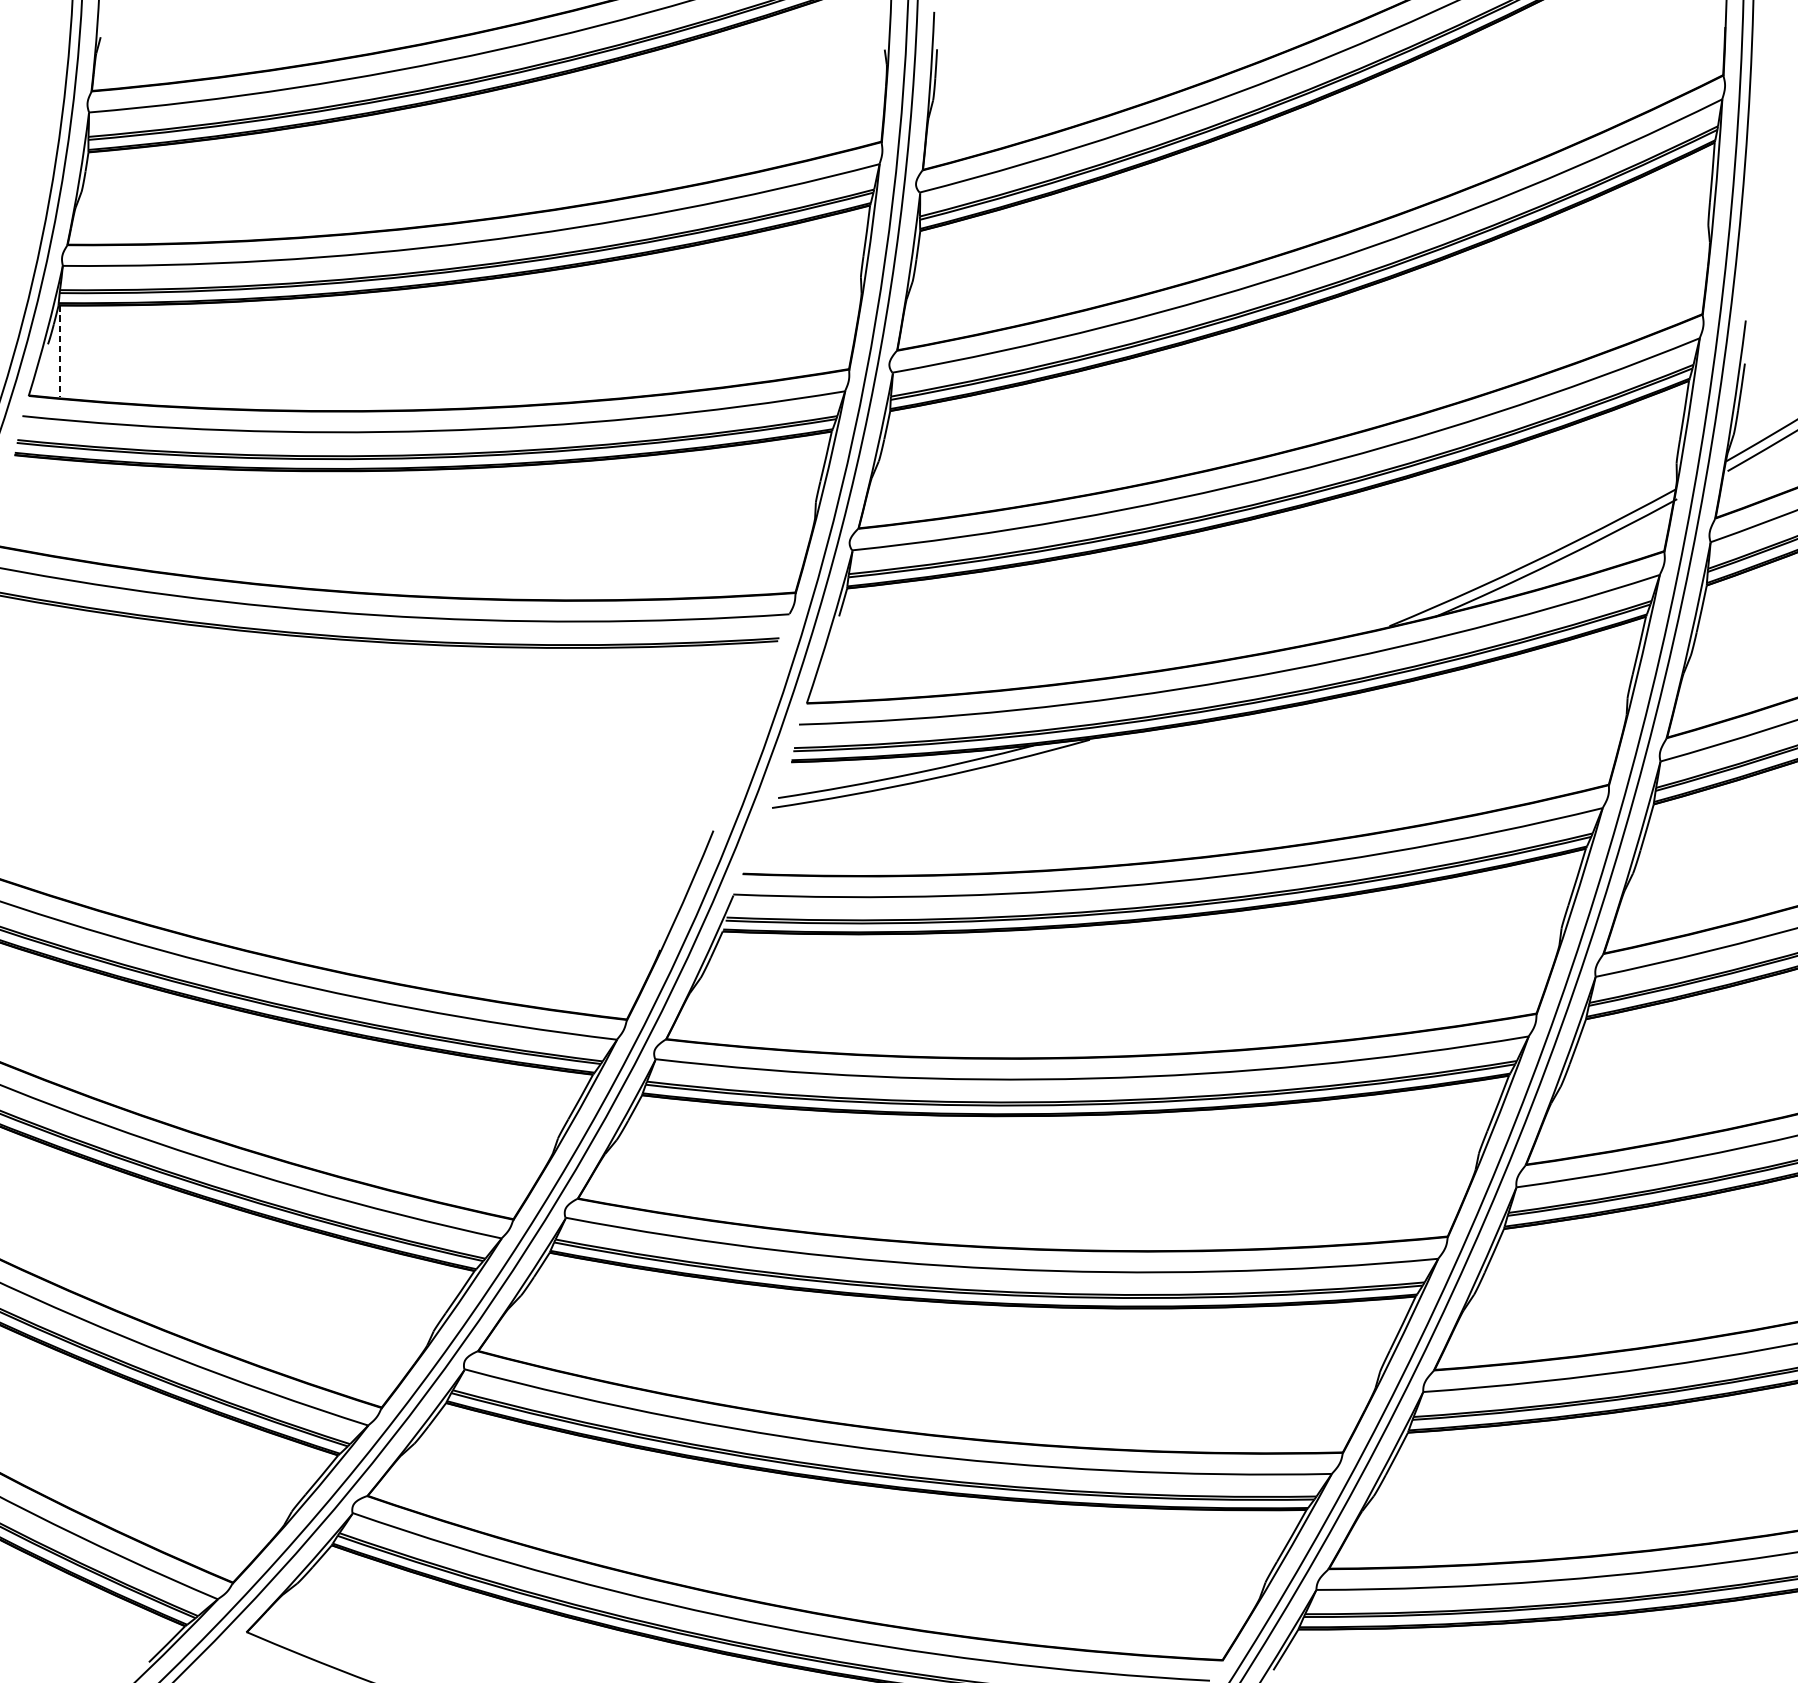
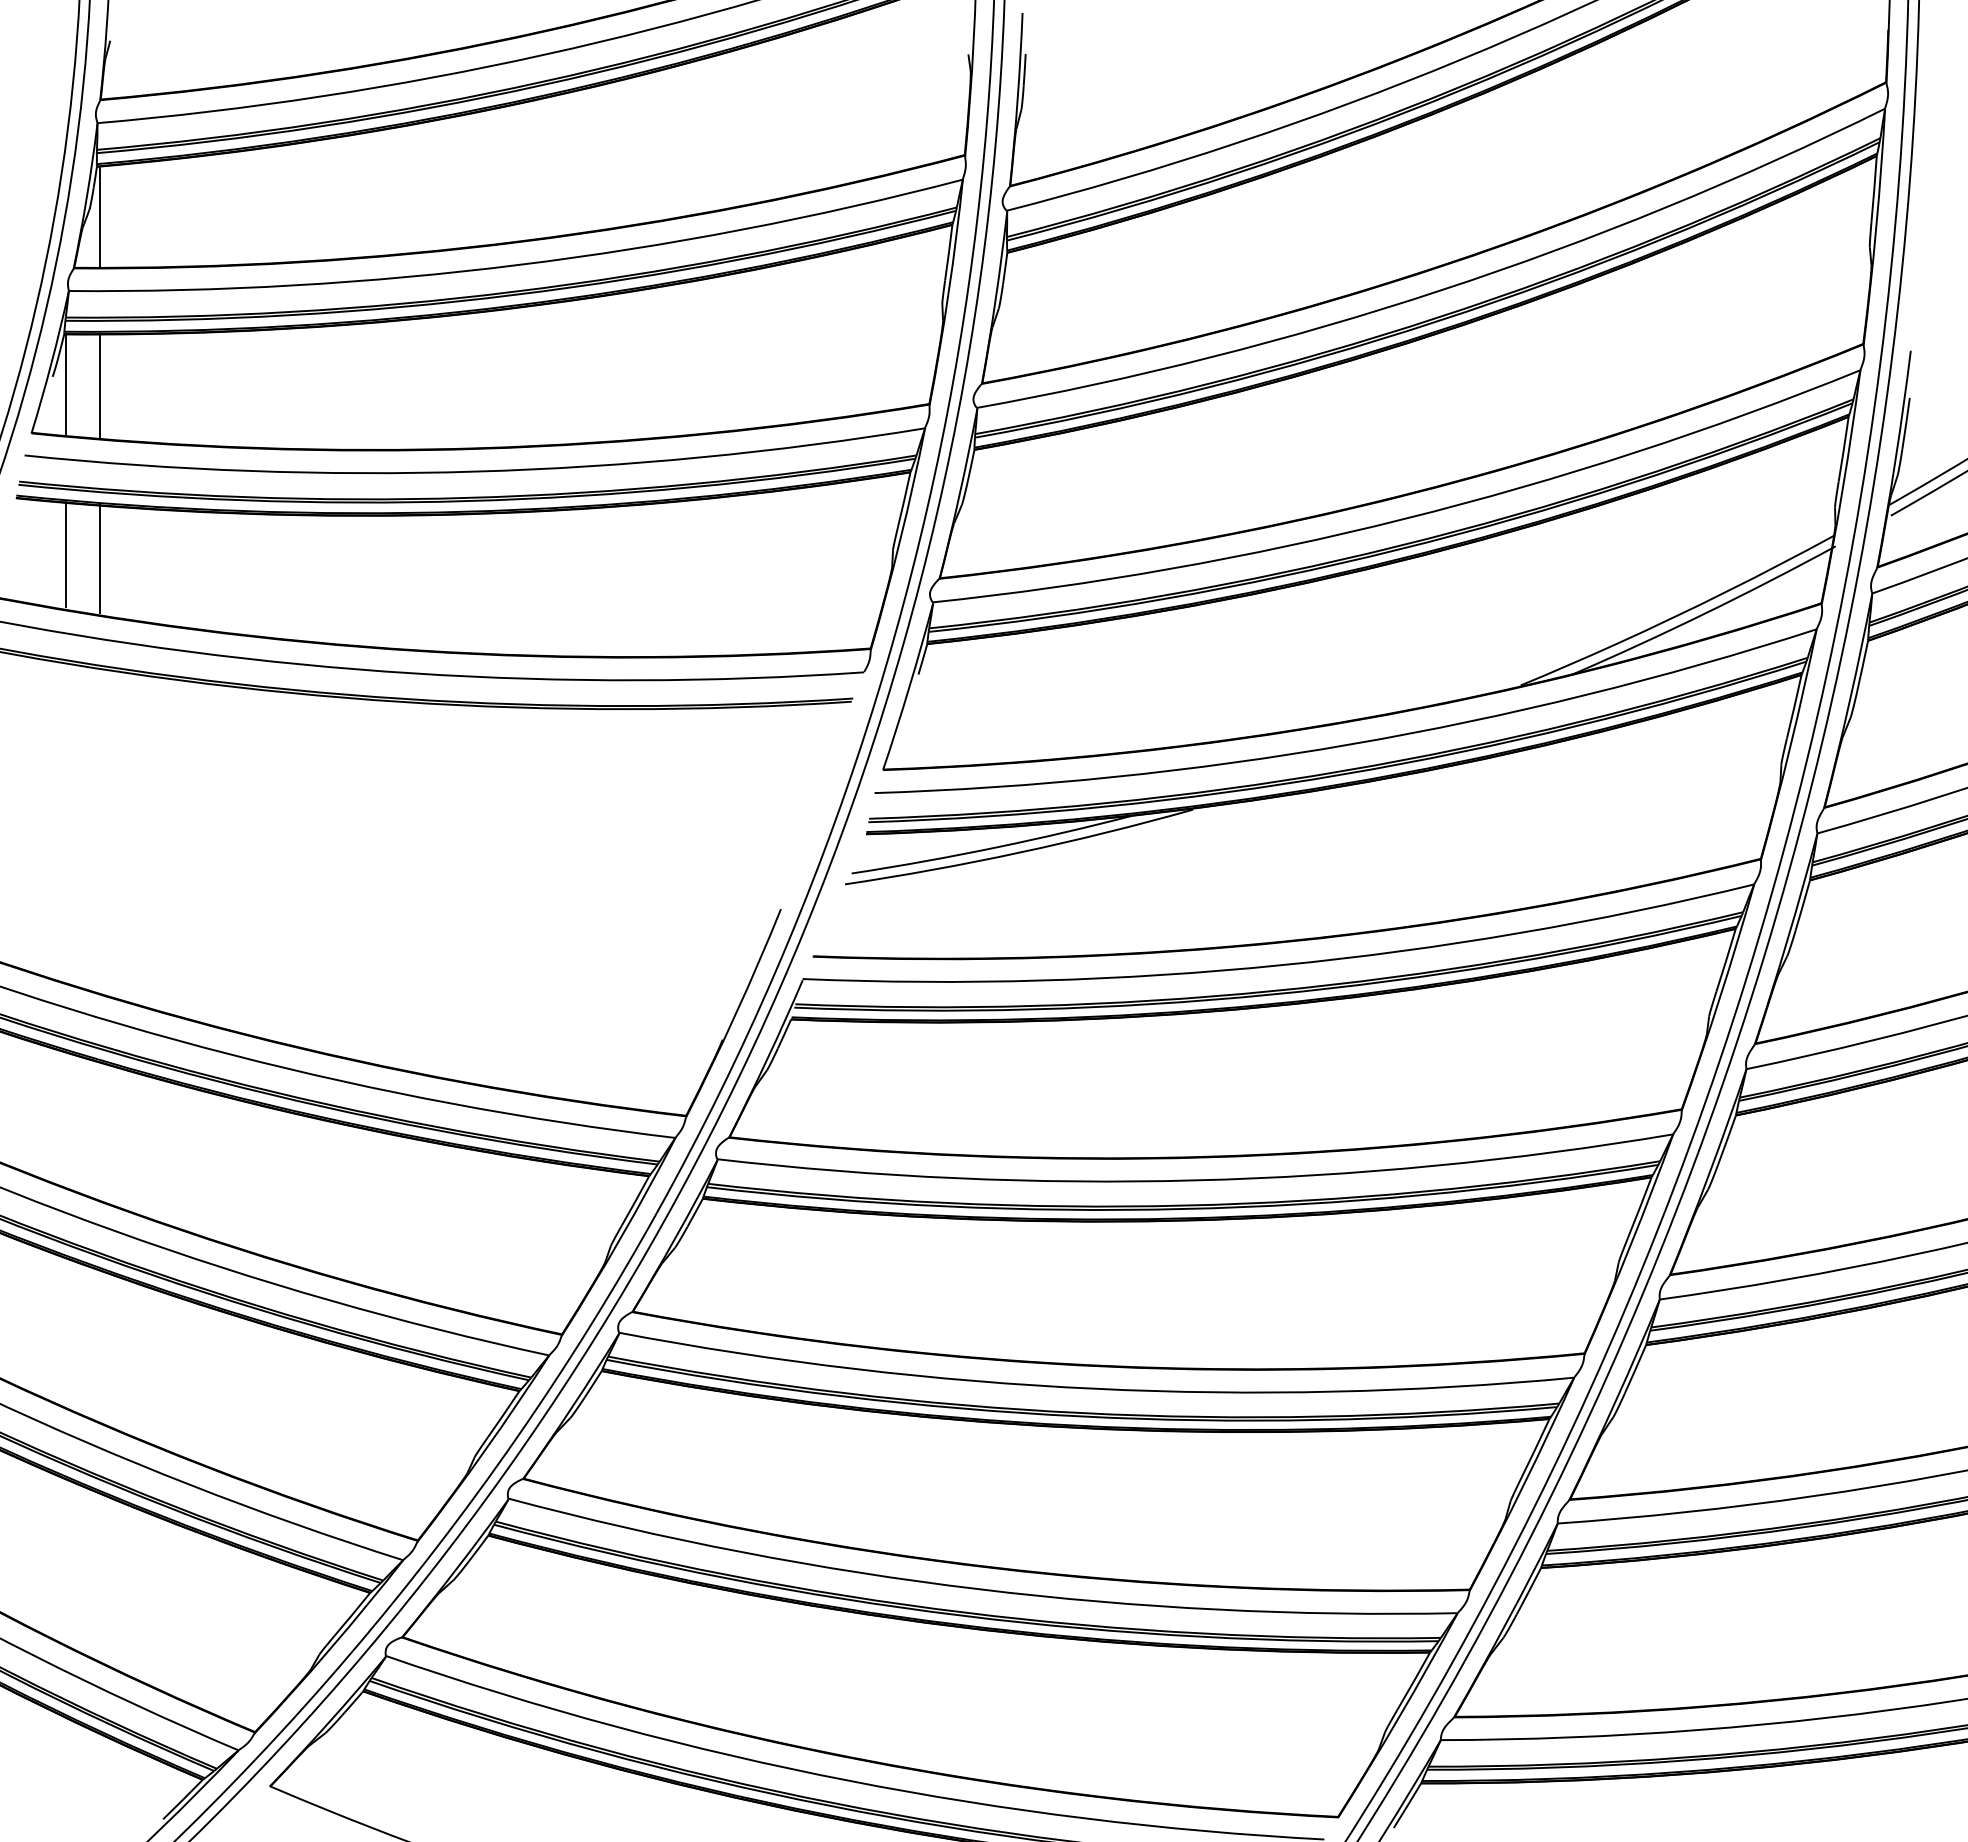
line: (91, 197) -> (100, 216), added
line: (91, 351) -> (100, 384), added
line: (60, 352) -> (66, 385), dashed -> solid
line: (60, 506) -> (66, 554), added
line: (91, 510) -> (100, 558), added

